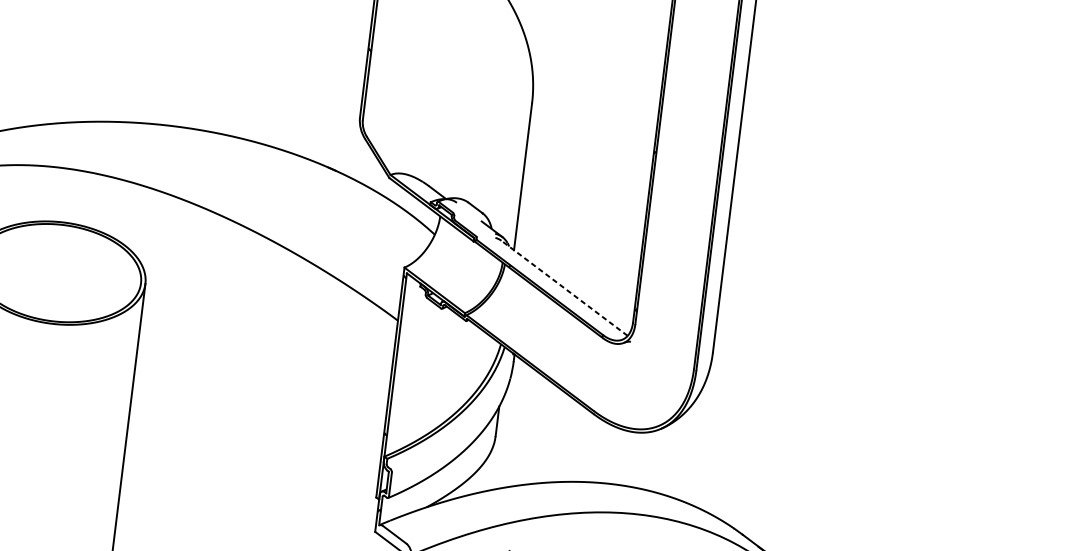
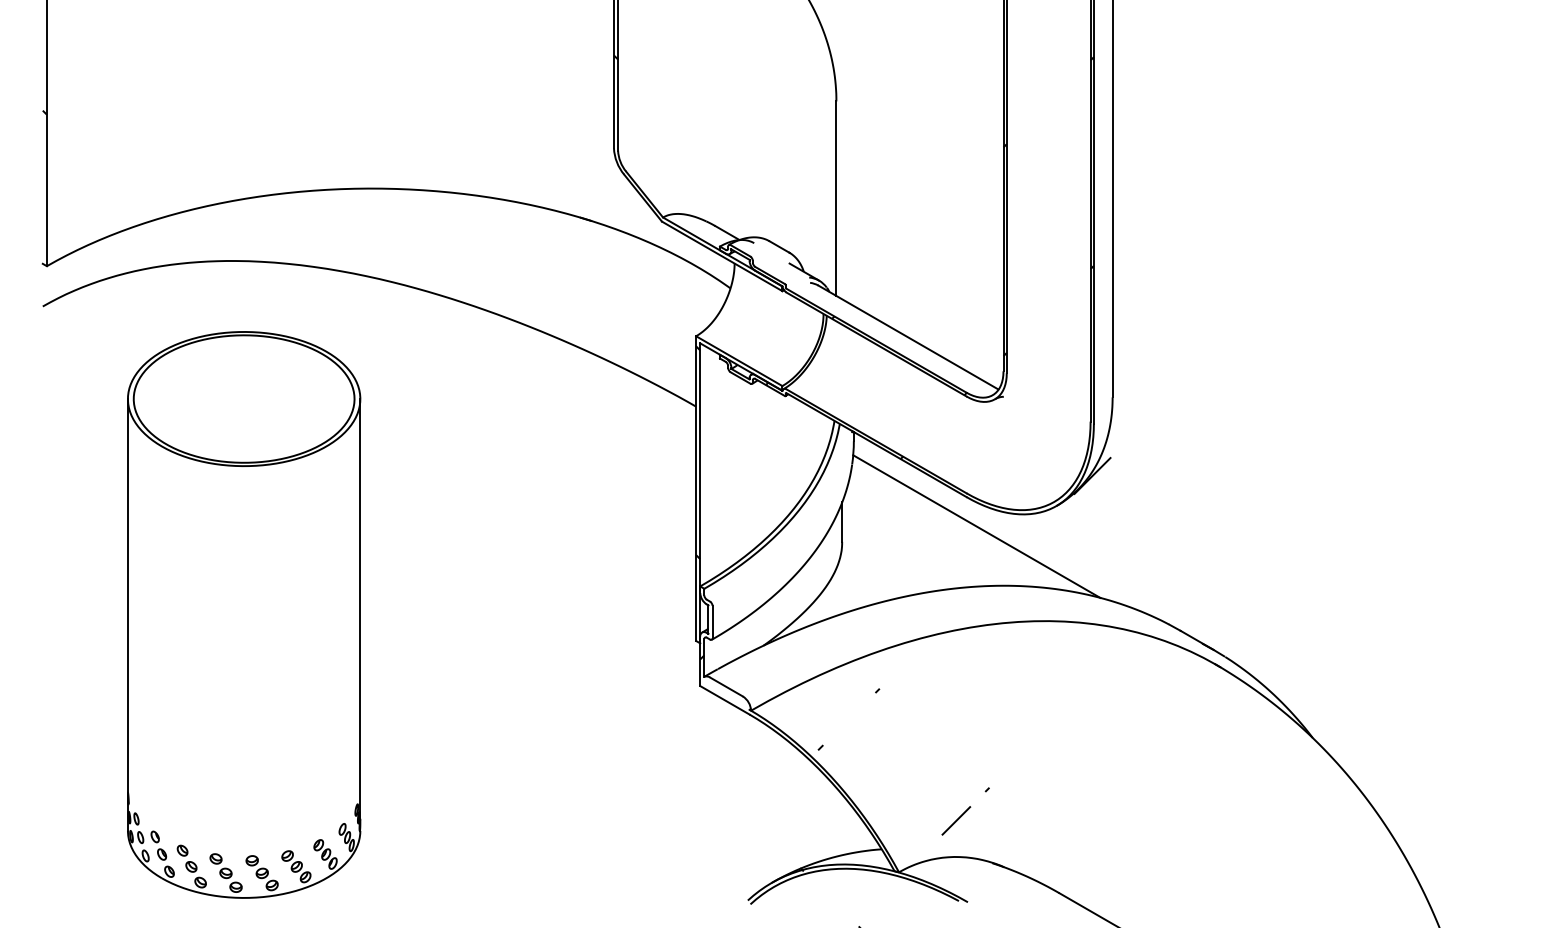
hatch: (592, 244) -> (938, 275), added
line: (564, 288) -> (908, 337), dashed -> solid
line: (598, 437) -> (976, 526), added

